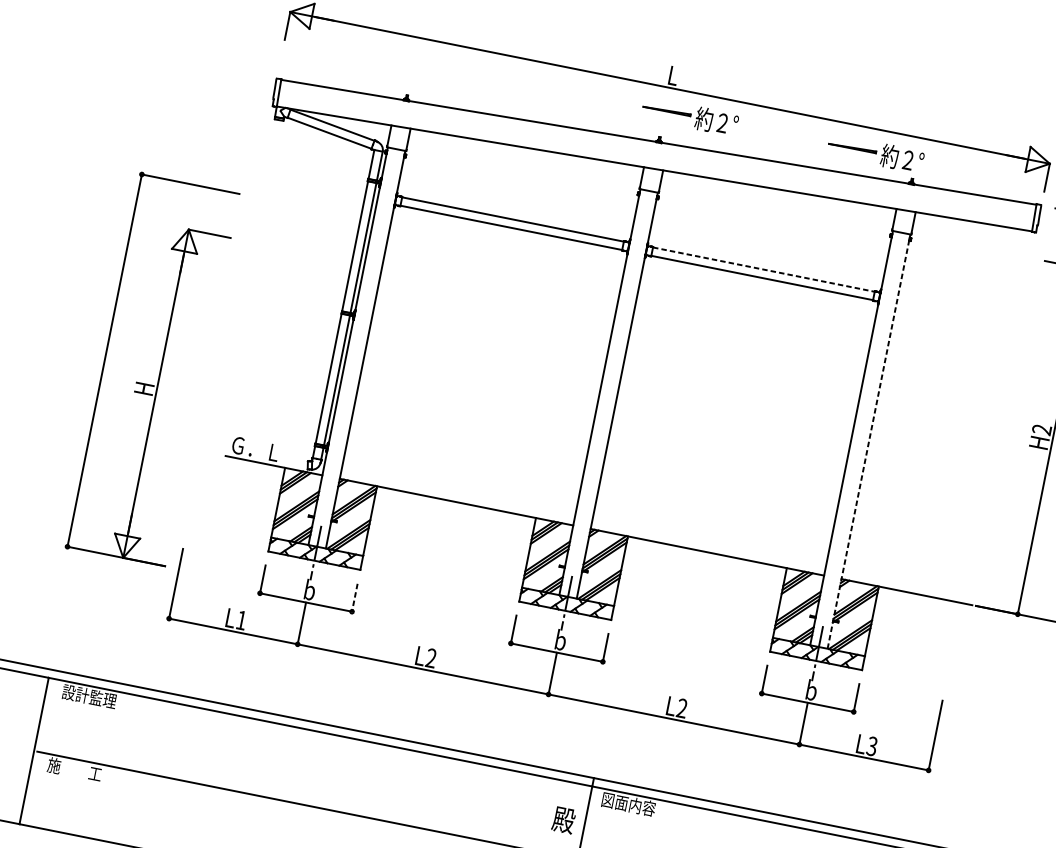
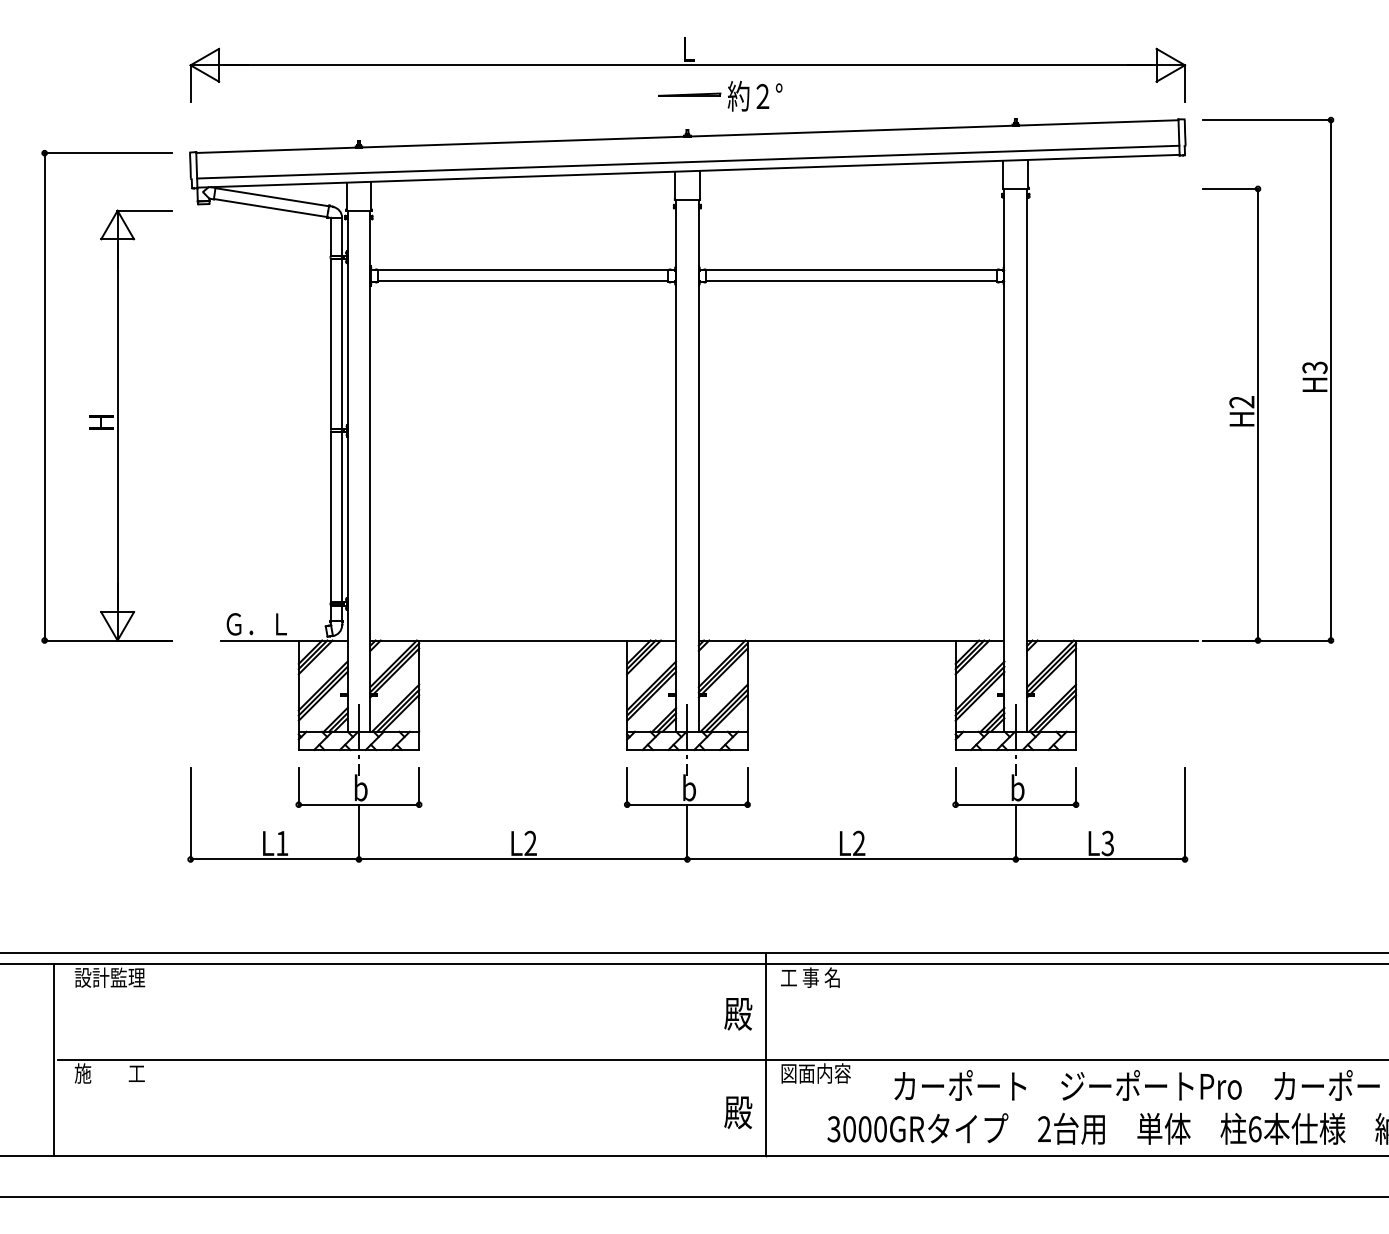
part: (876, 153) -> (963, 95), removed
line: (655, 161) -> (688, 161), added
line: (764, 269) -> (852, 270), dashed -> solid
part: (160, 371) -> (117, 396), moved
line: (869, 441) -> (1027, 460), dashed -> solid
line: (354, 598) -> (419, 787), dashed -> solid
text: (628, 804) -> (815, 977), 図面内容 -> 工 事 名

